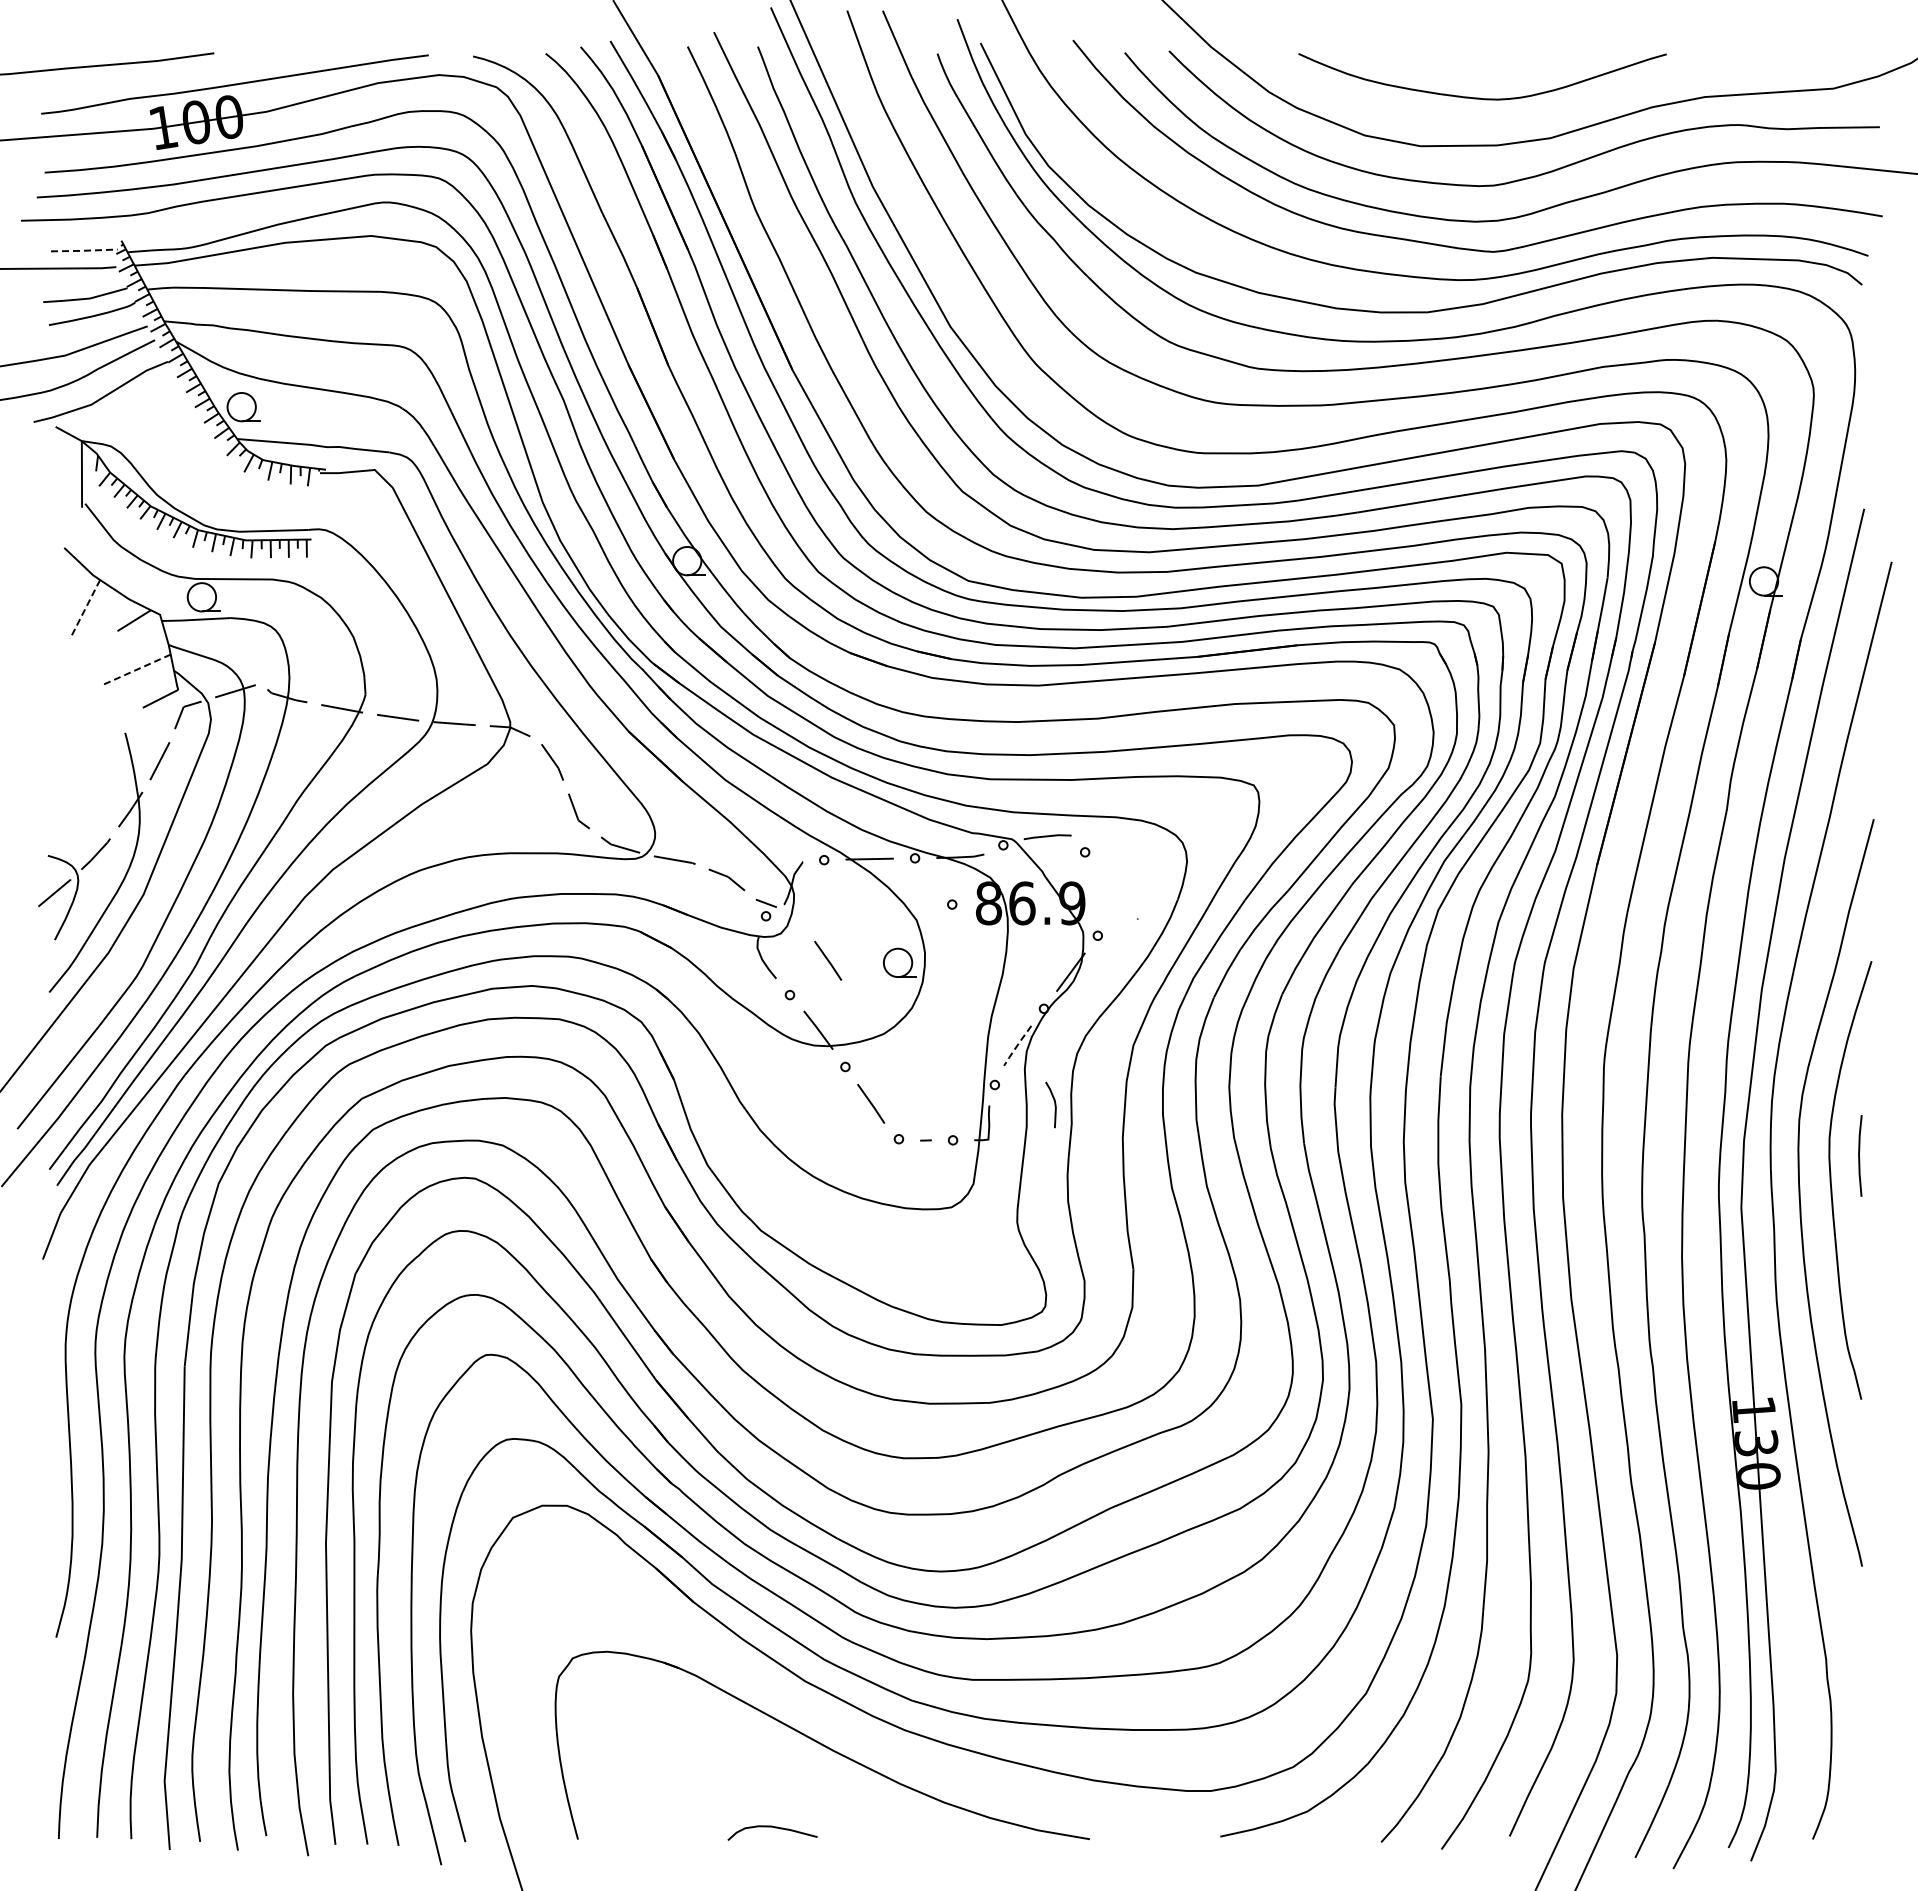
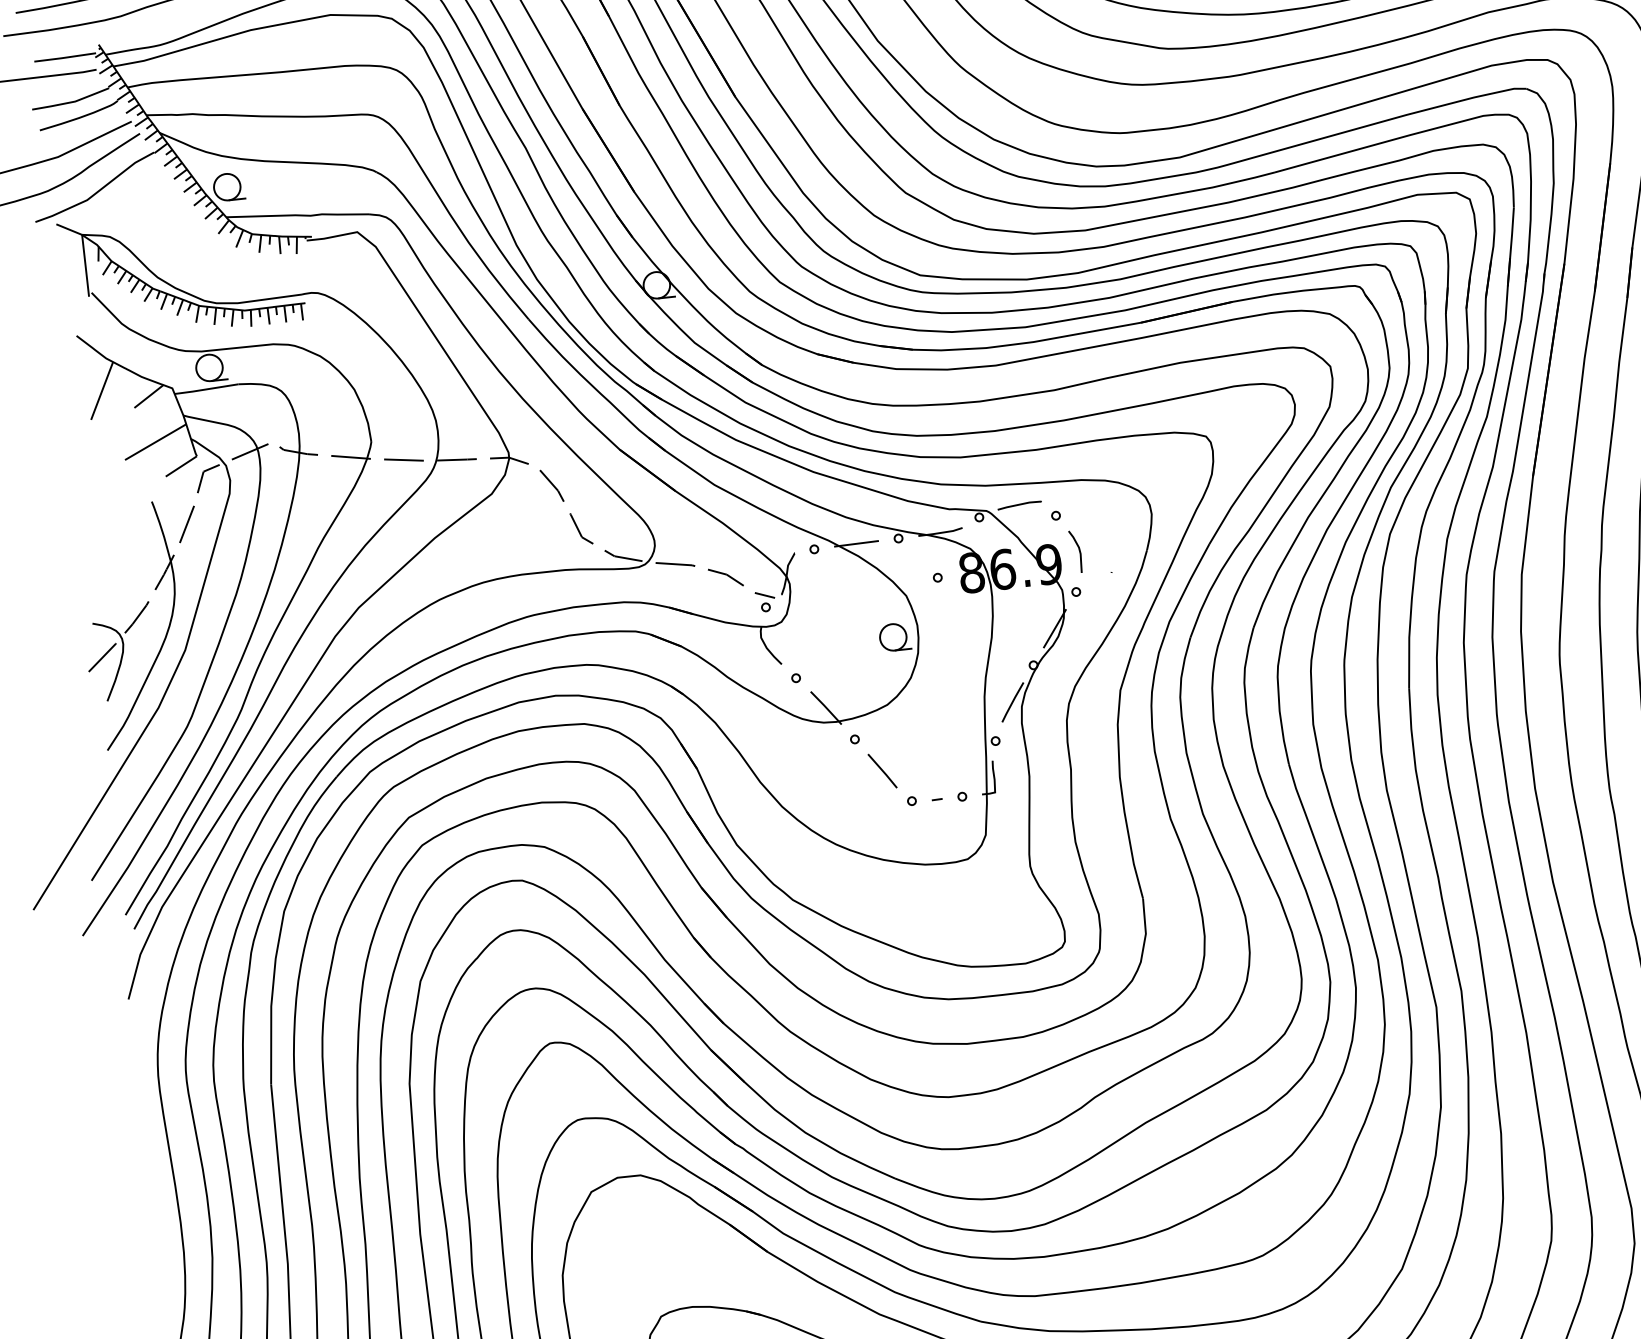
line: (84, 250) -> (65, 57), dashed -> solid
line: (84, 609) -> (101, 391), dashed -> solid
line: (136, 670) -> (156, 442), dashed -> solid
line: (828, 960) -> (828, 642), removed
line: (1017, 1045) -> (1012, 702), dashed -> solid
line: (1054, 1104) -> (1079, 551), moved

